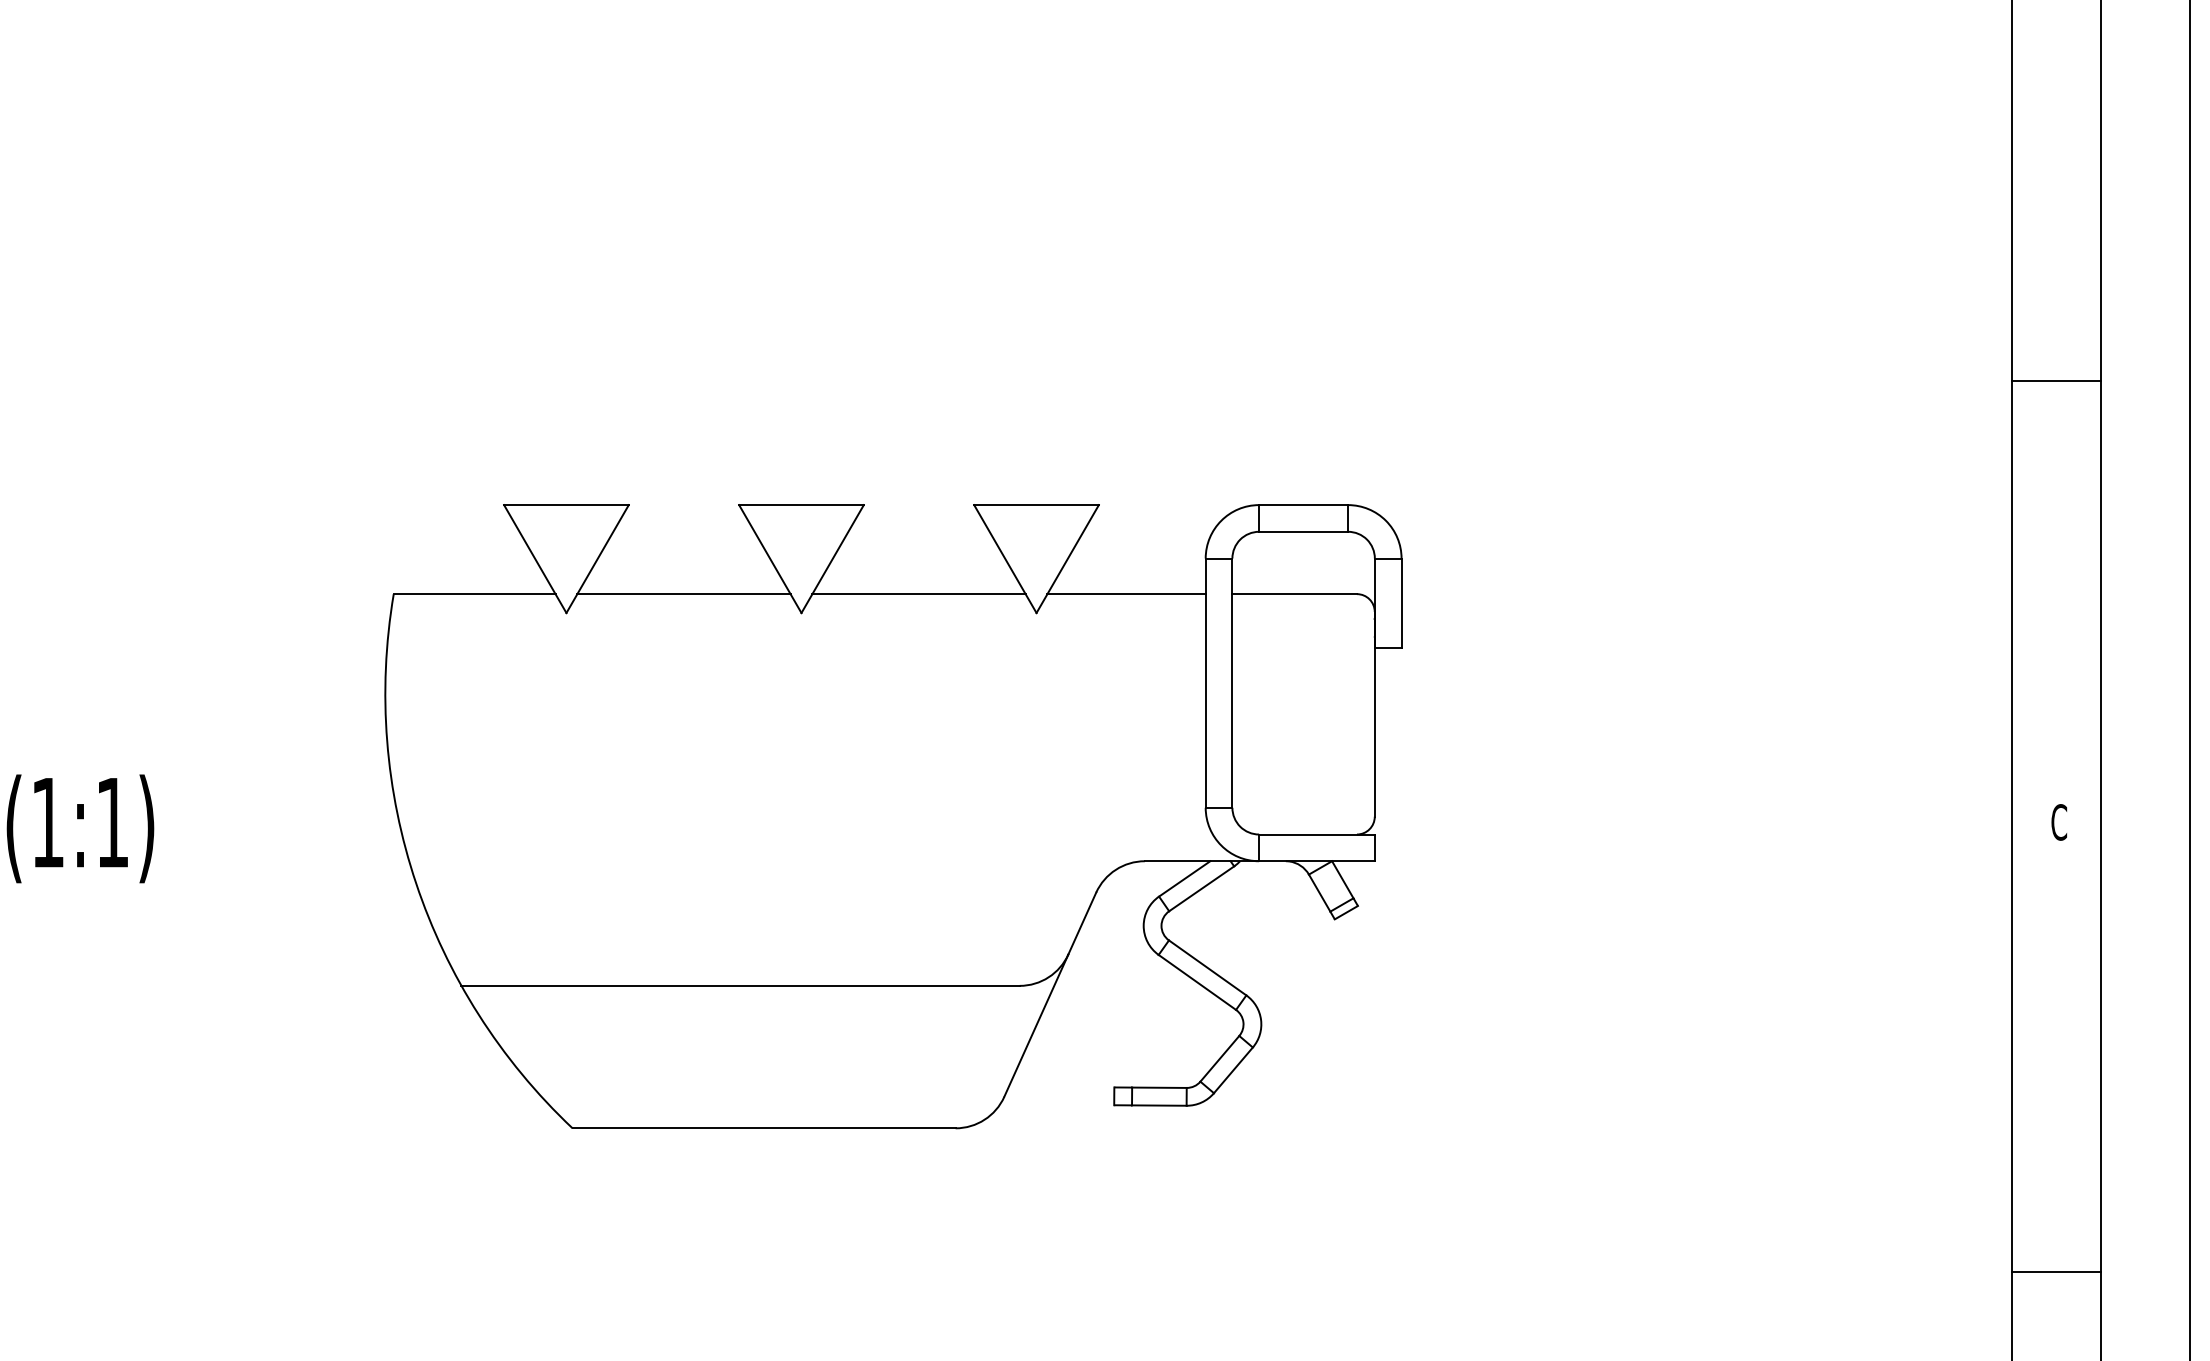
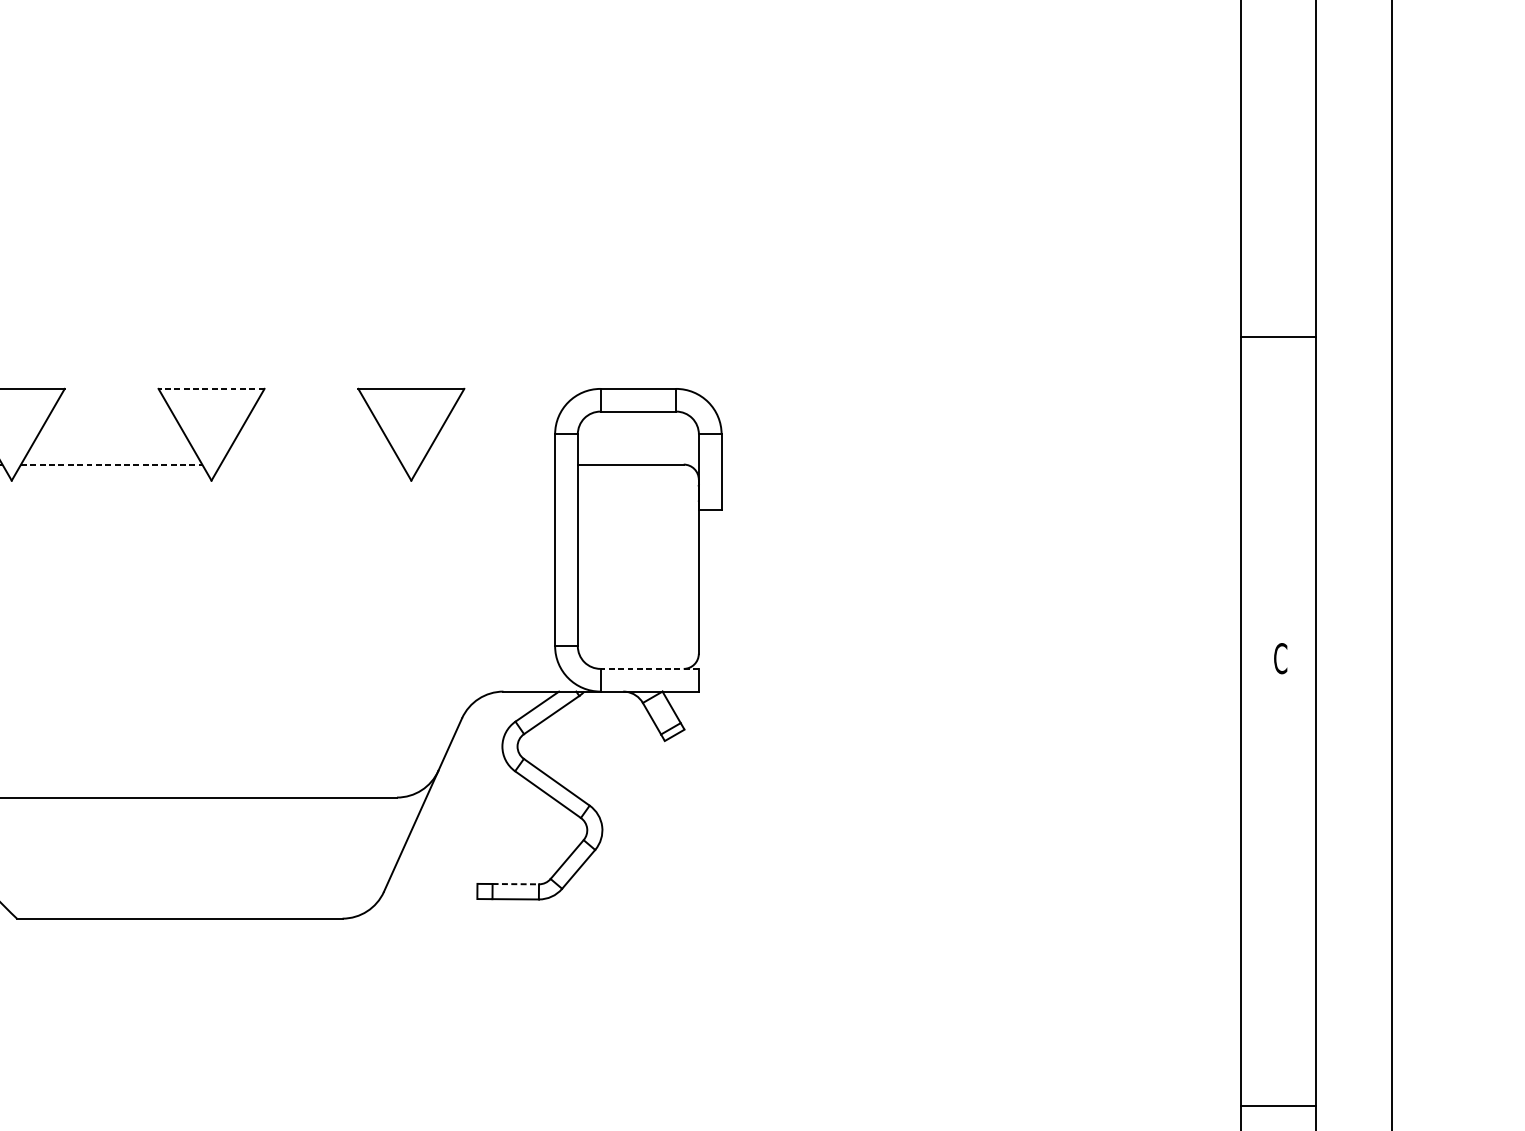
line: (2056, 381) -> (1278, 337), moved
line: (801, 505) -> (211, 389), solid -> dashed
line: (683, 594) -> (111, 464), solid -> dashed
line: (918, 594) -> (311, 464), removed
line: (1126, 594) -> (487, 464), removed
line: (1316, 834) -> (649, 668), solid -> dashed
line: (1159, 1087) -> (515, 883), solid -> dashed
line: (2056, 1271) -> (1278, 1105), moved

